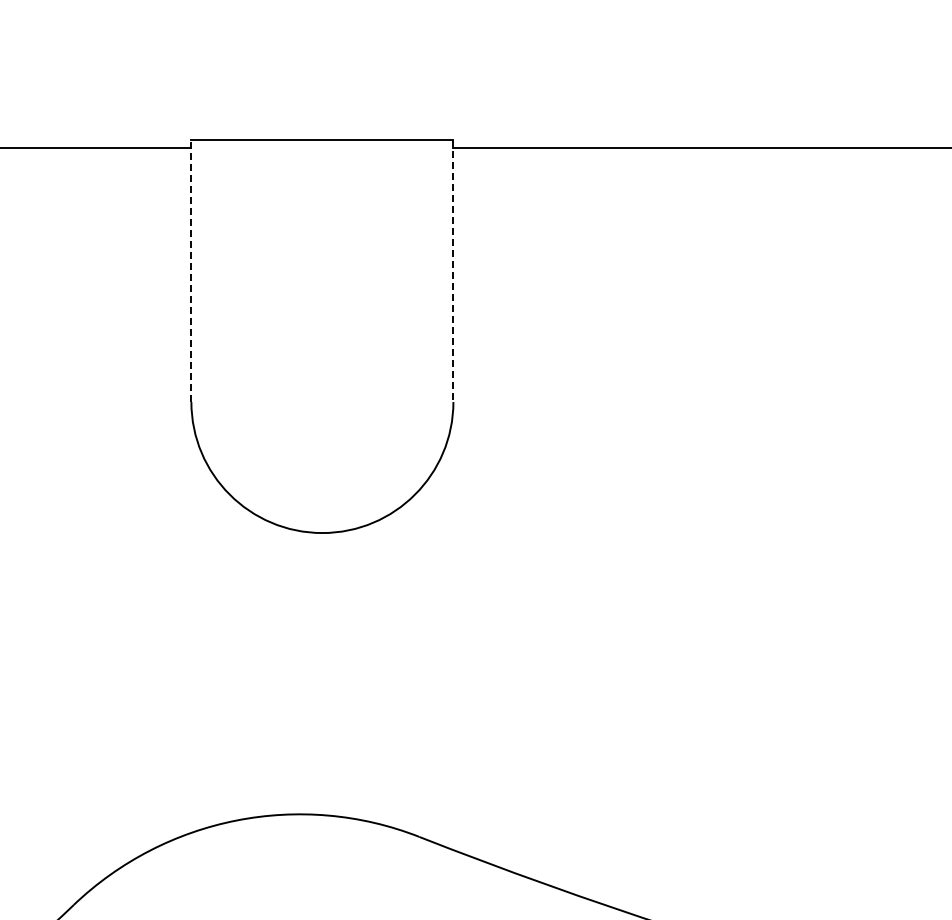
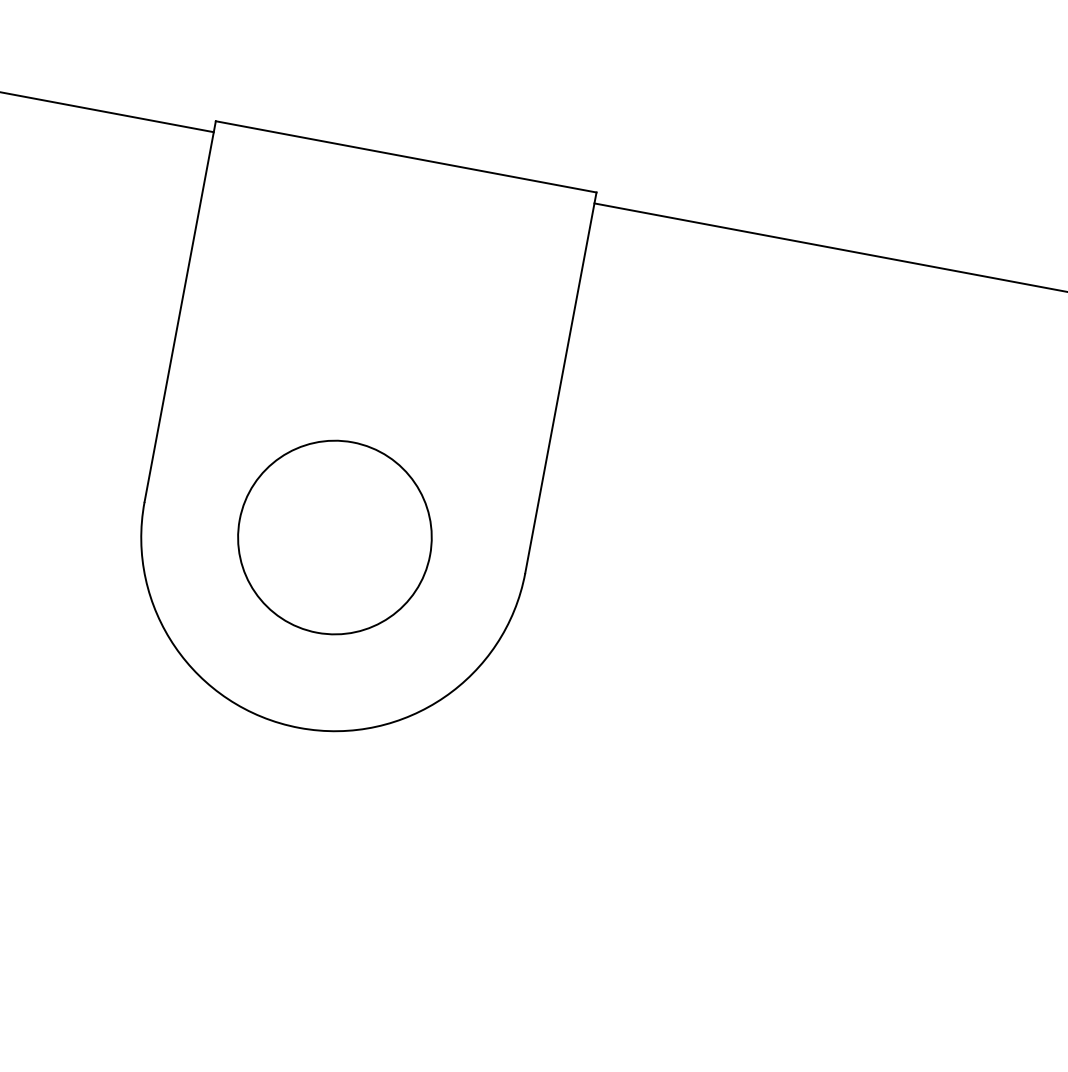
line: (191, 271) -> (180, 312), dashed -> solid
line: (453, 271) -> (560, 383), dashed -> solid
circle: (322, 401) -> (335, 536), added

